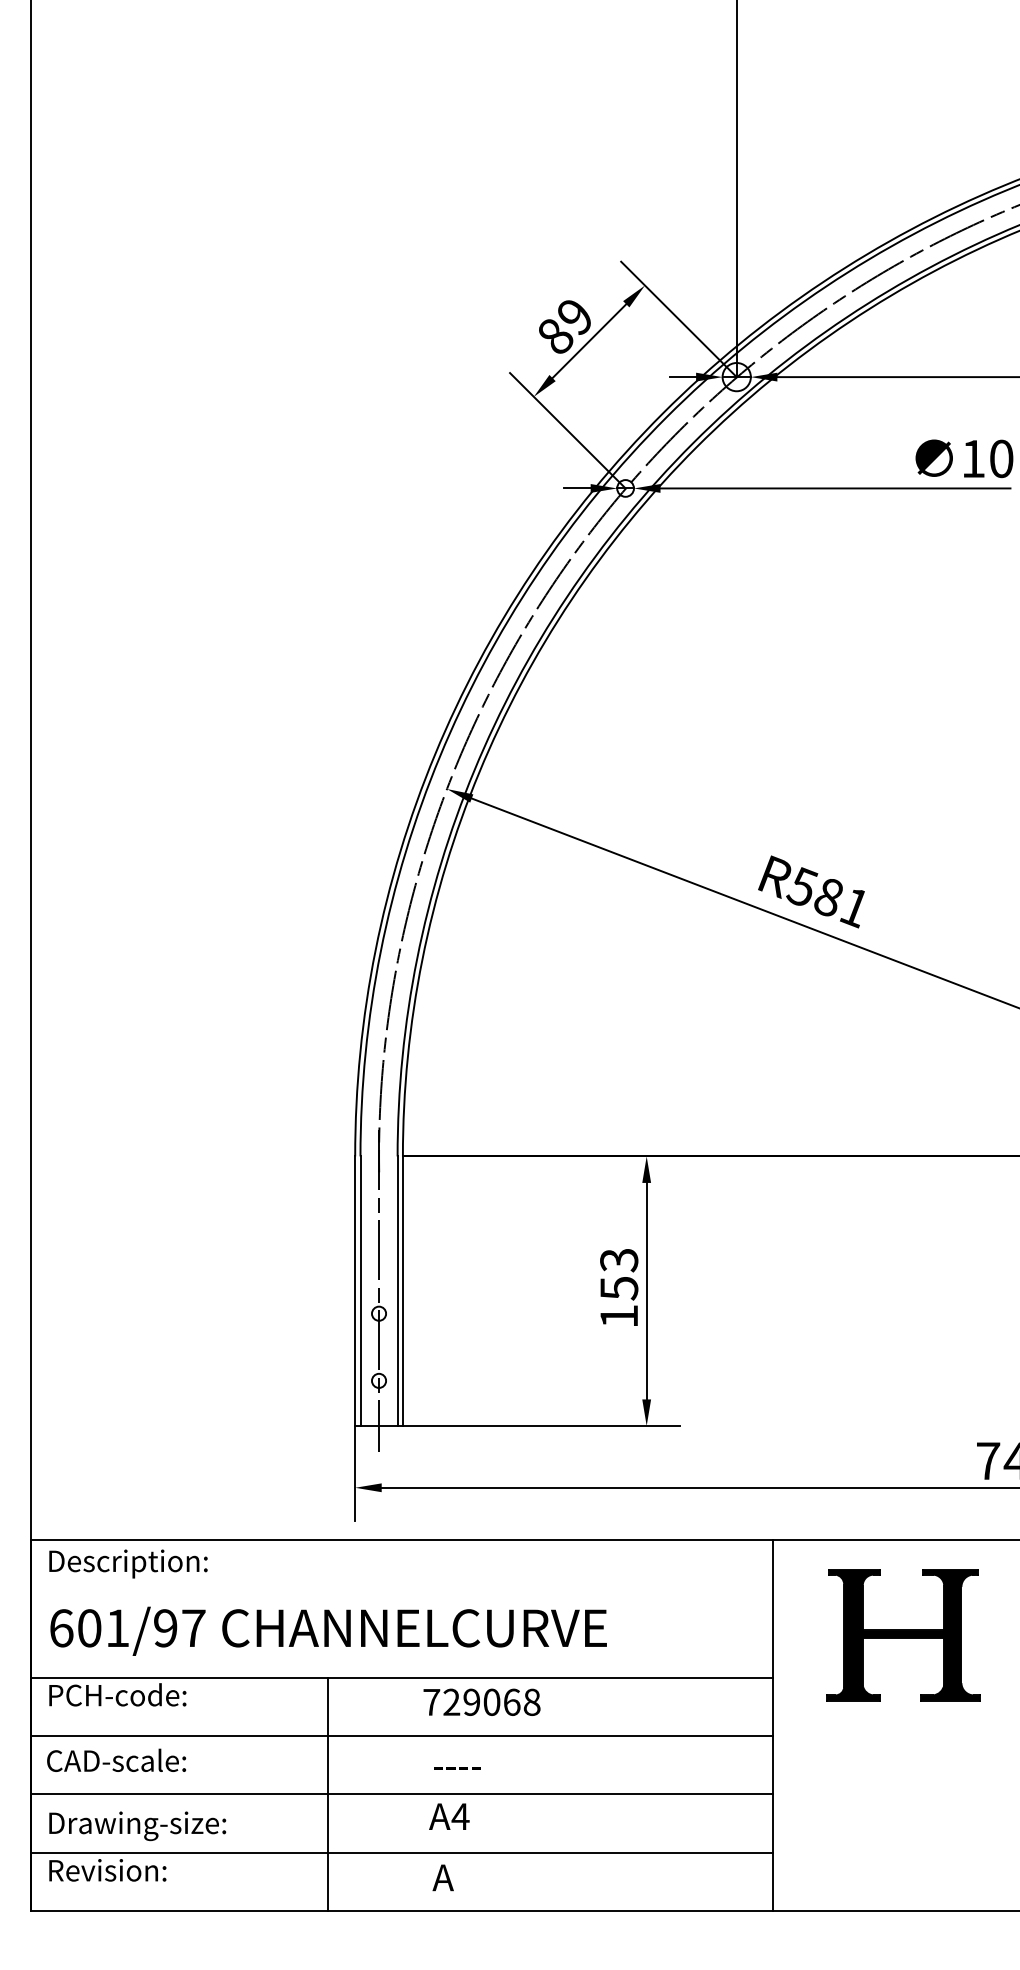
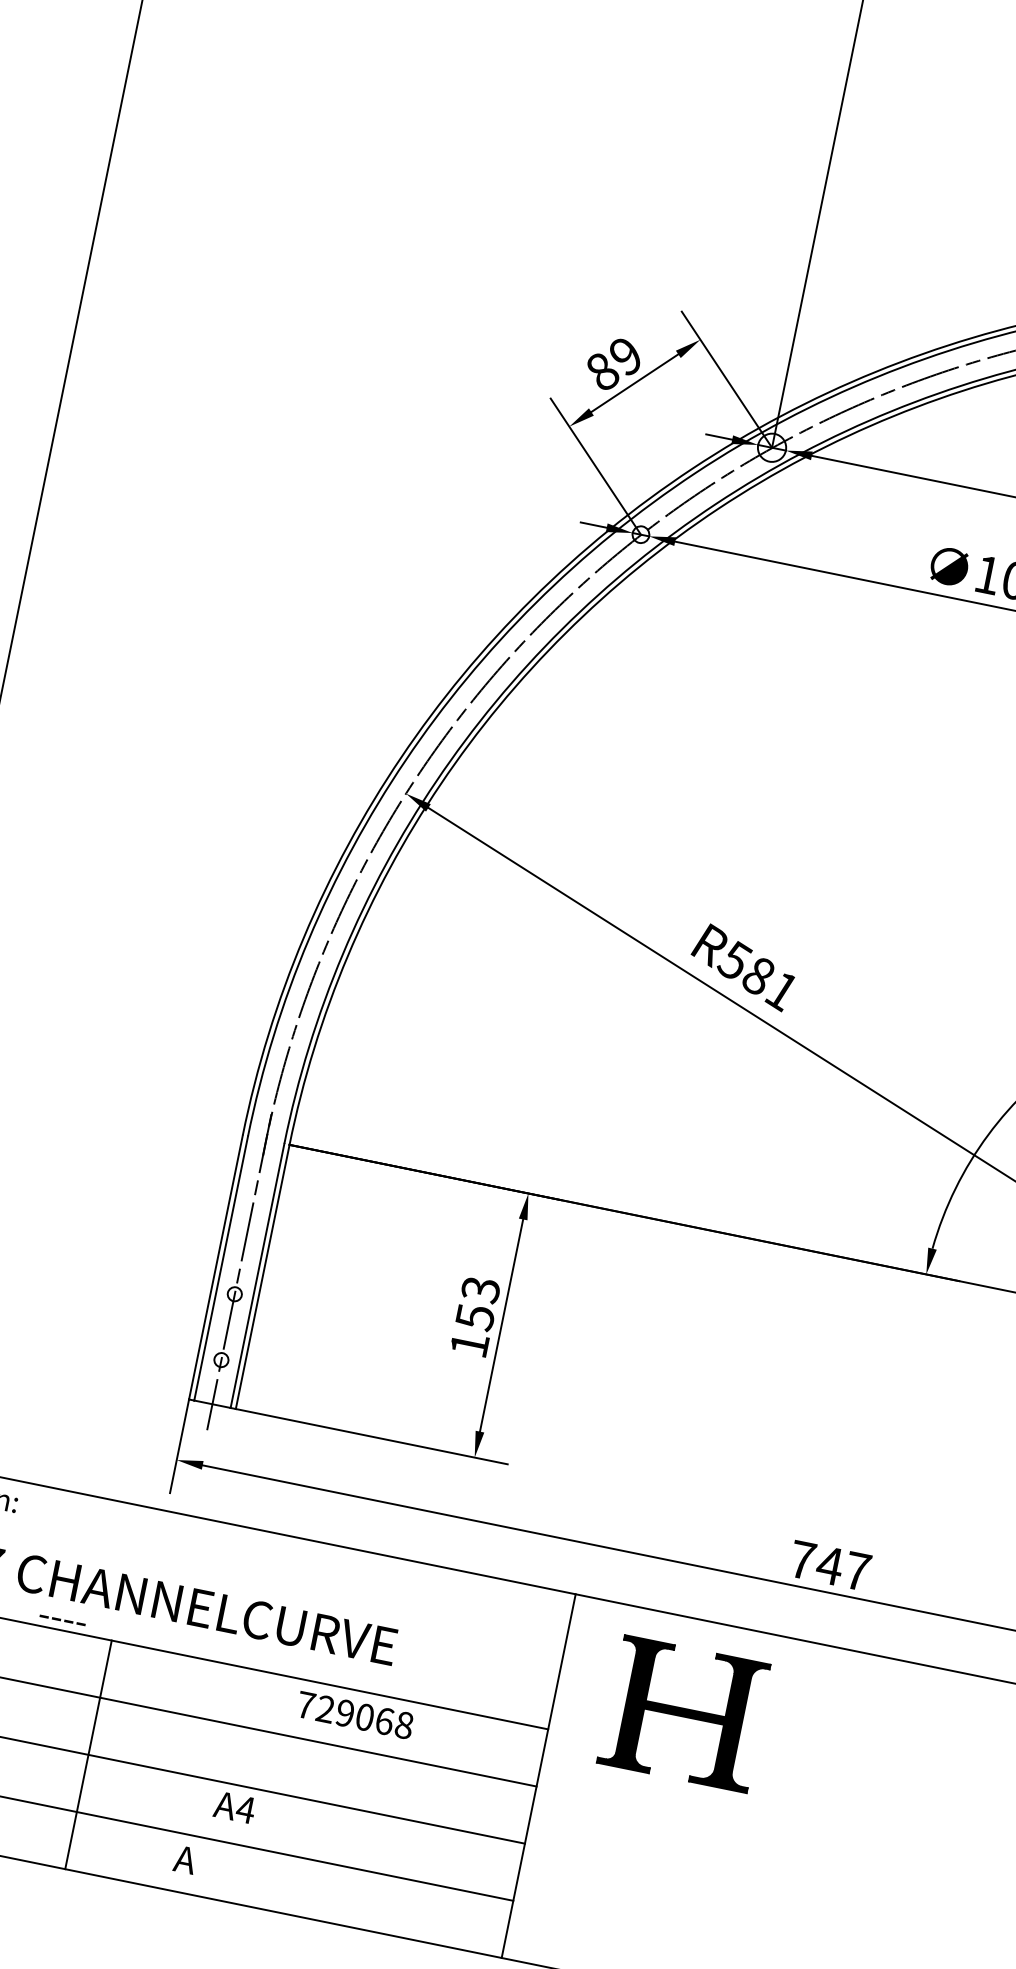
text: (481, 1701) -> (354, 1714), moved
text: (457, 1768) -> (62, 1620), moved
text: (449, 1816) -> (234, 1807), moved

